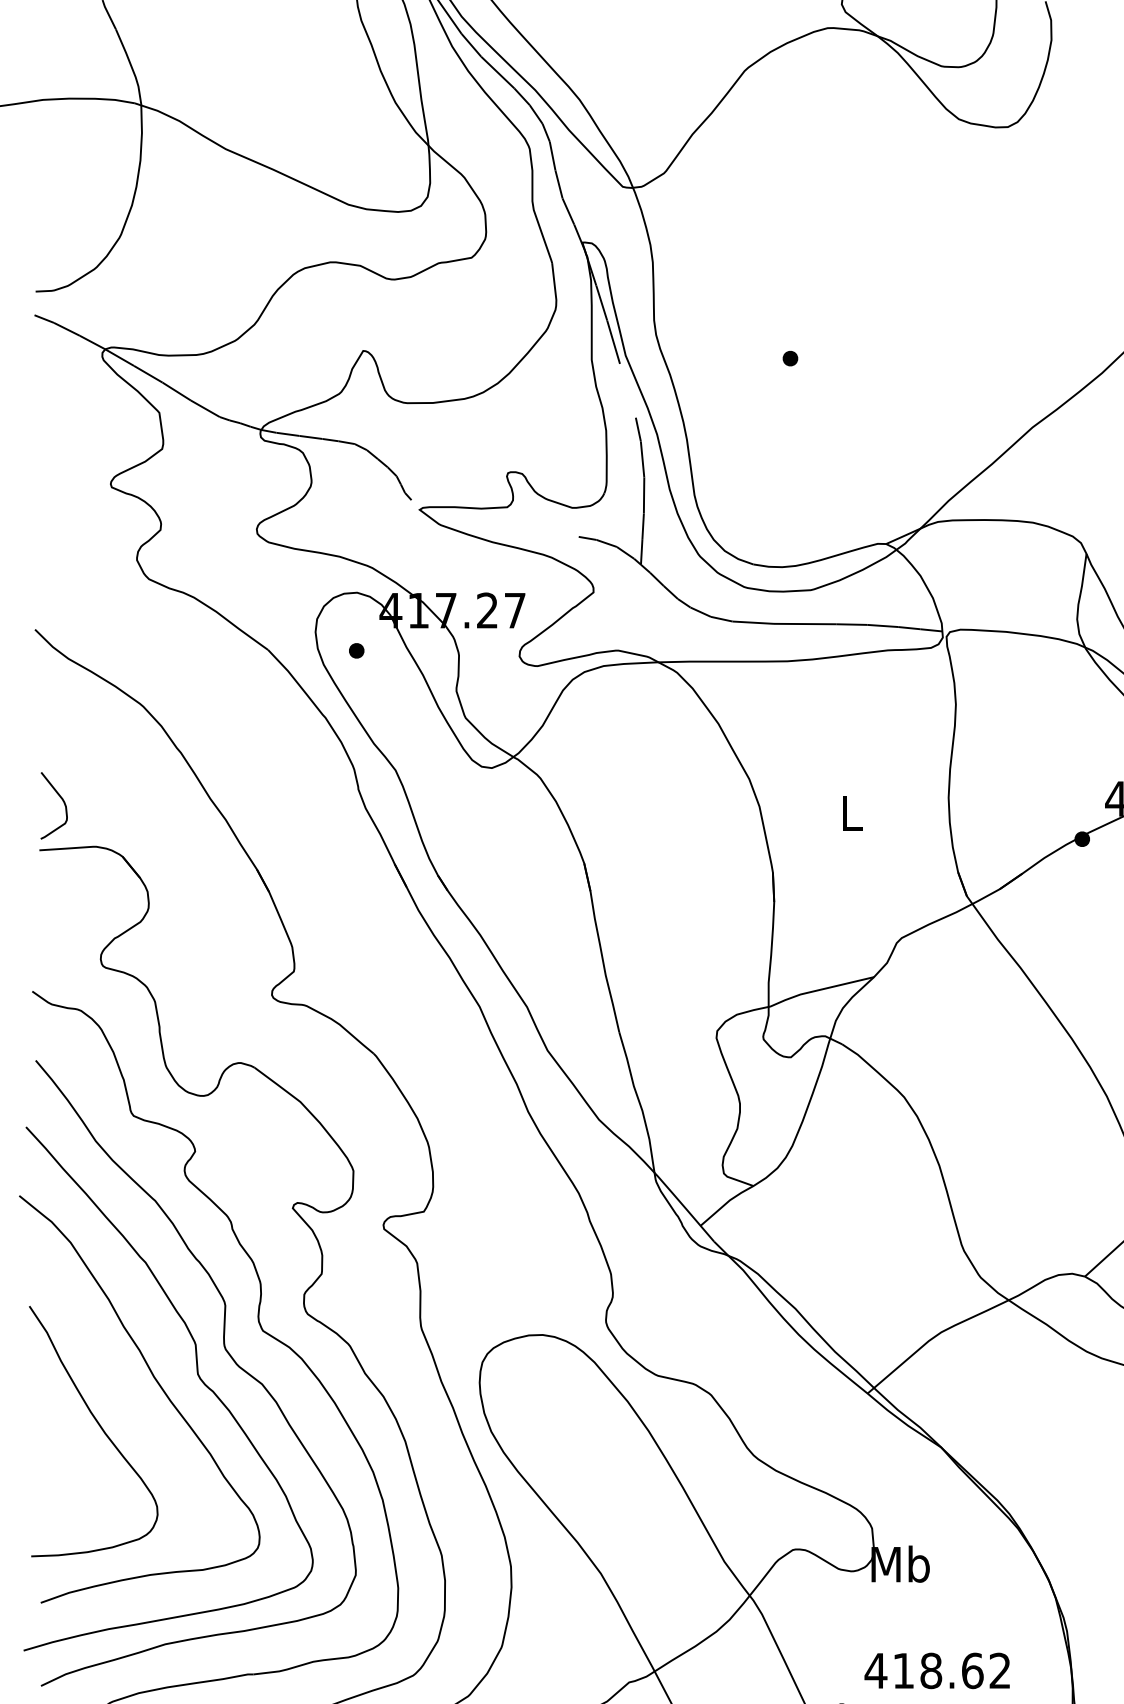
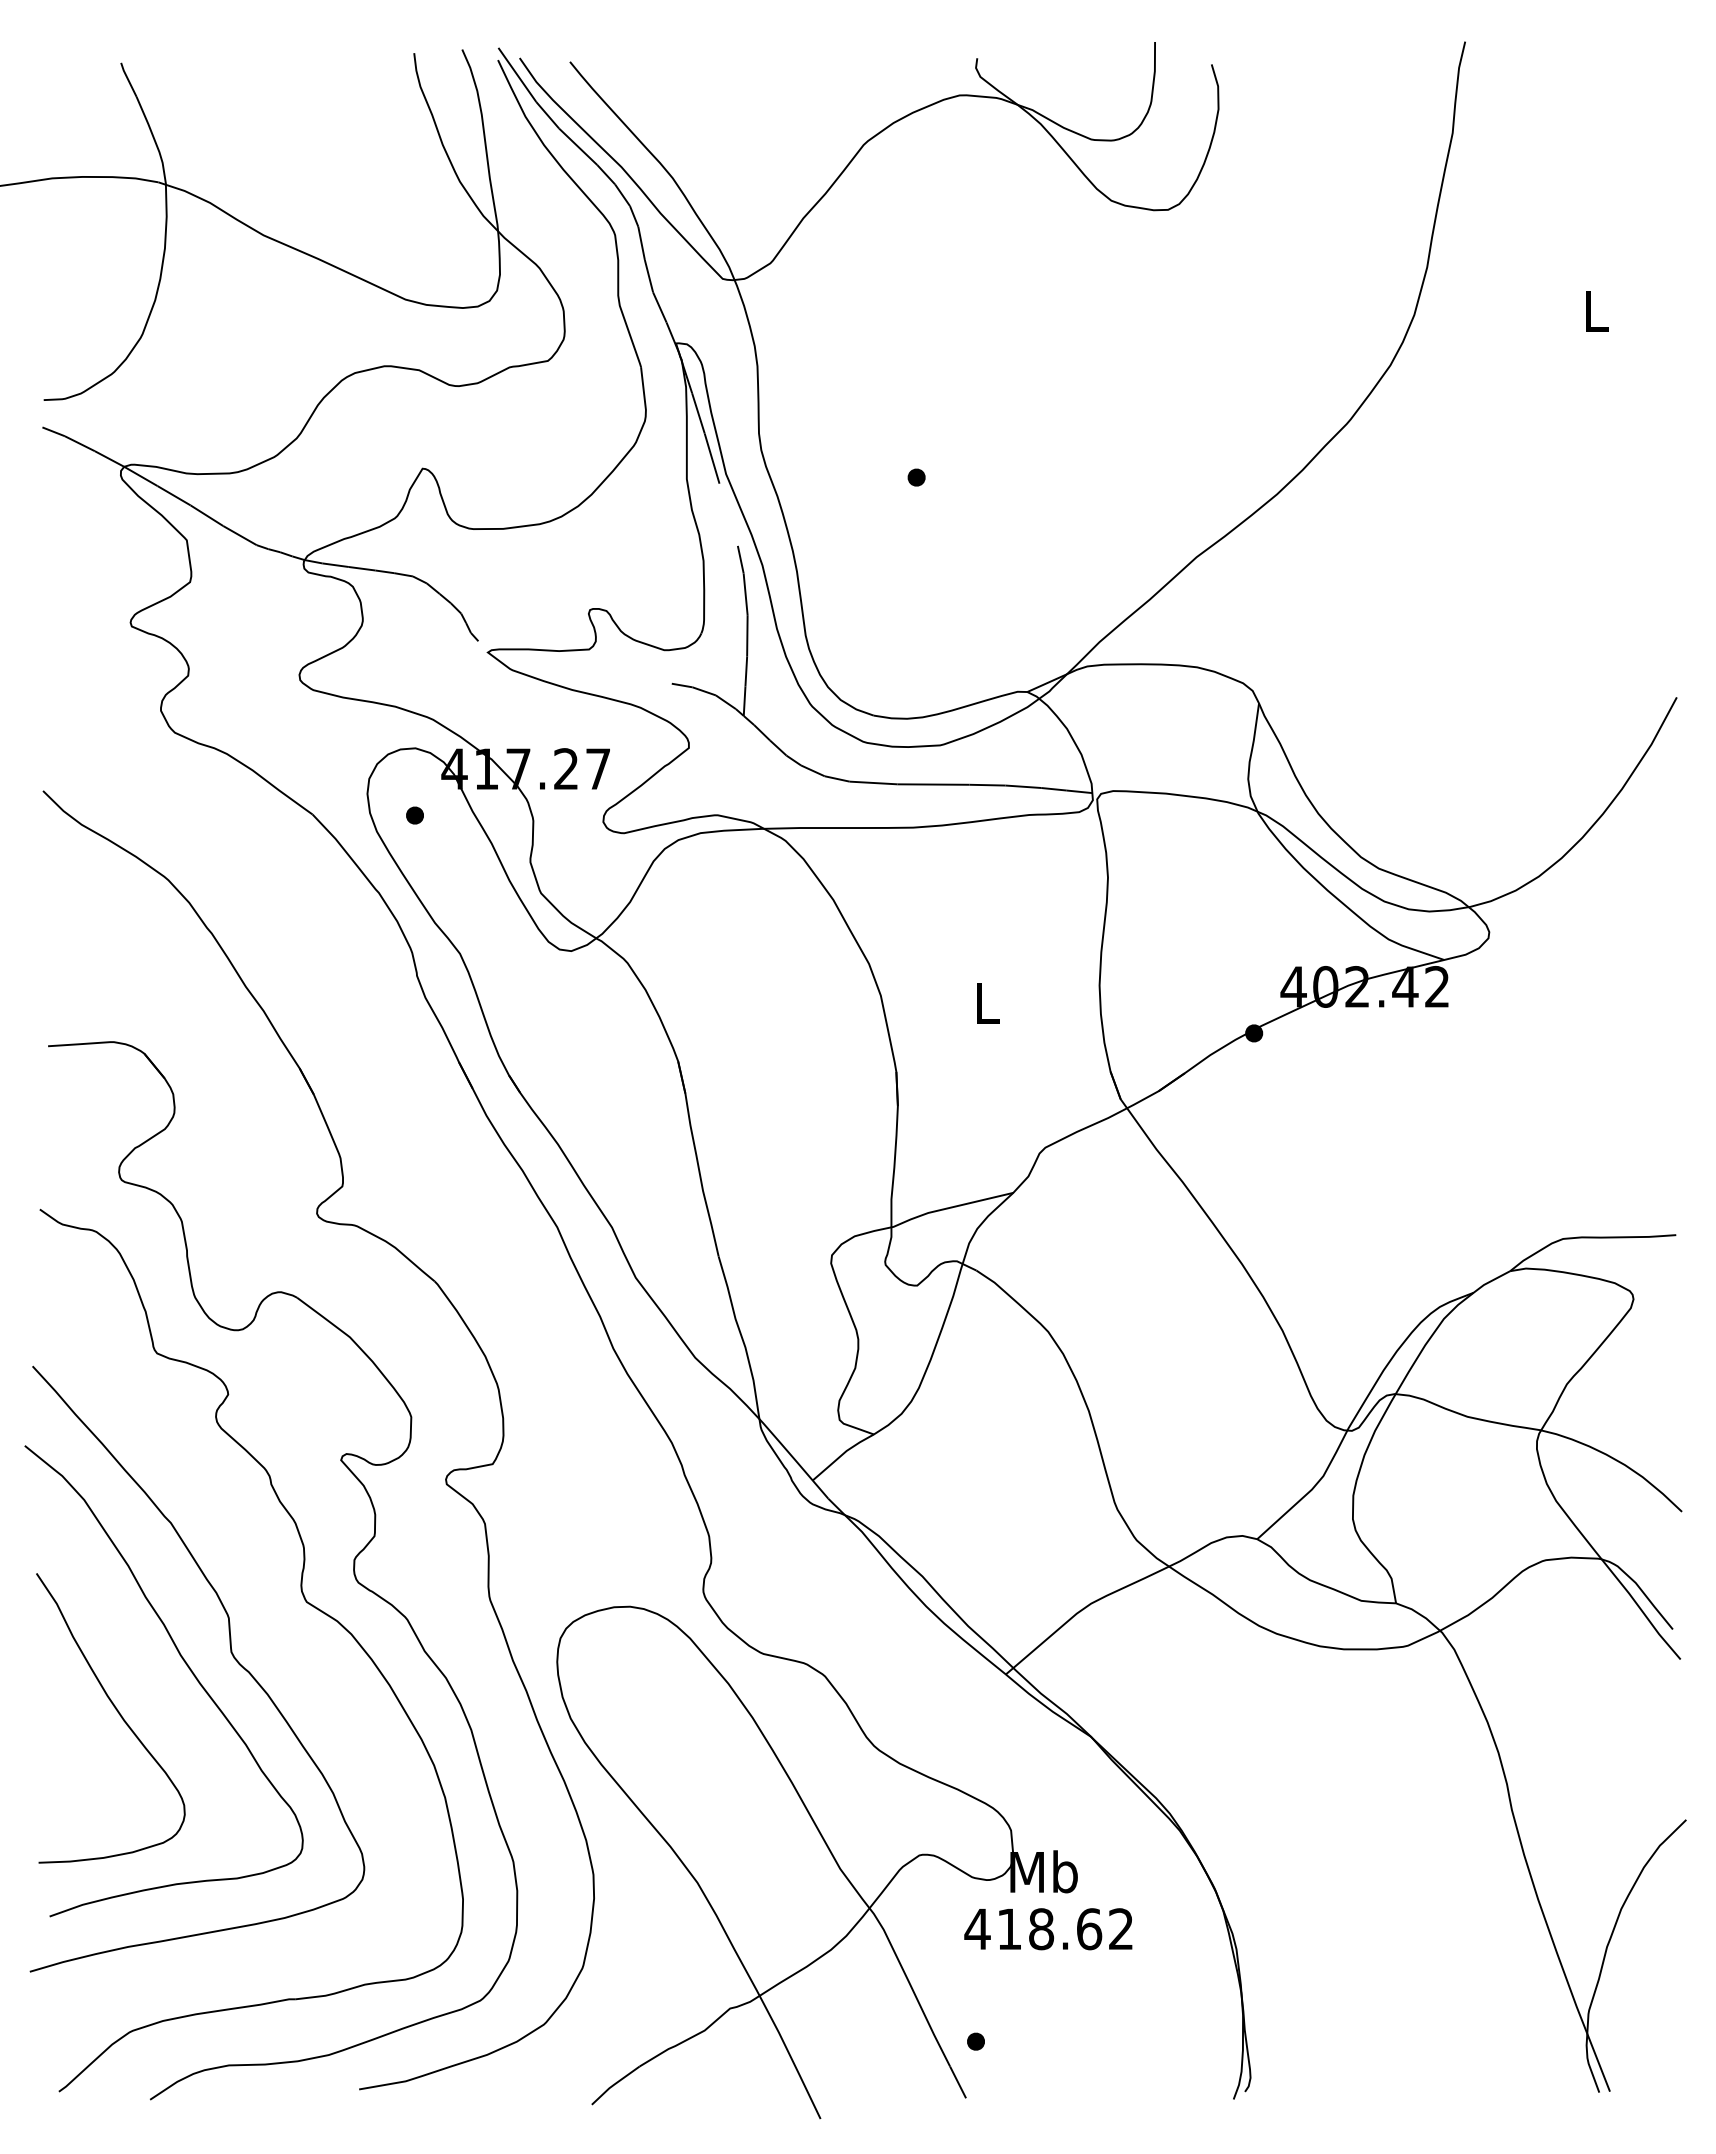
curve: (61, 799) -> (73, 987), removed
curve: (225, 1351) -> (263, 1625), removed
text: (937, 1671) -> (1048, 1929), moved

